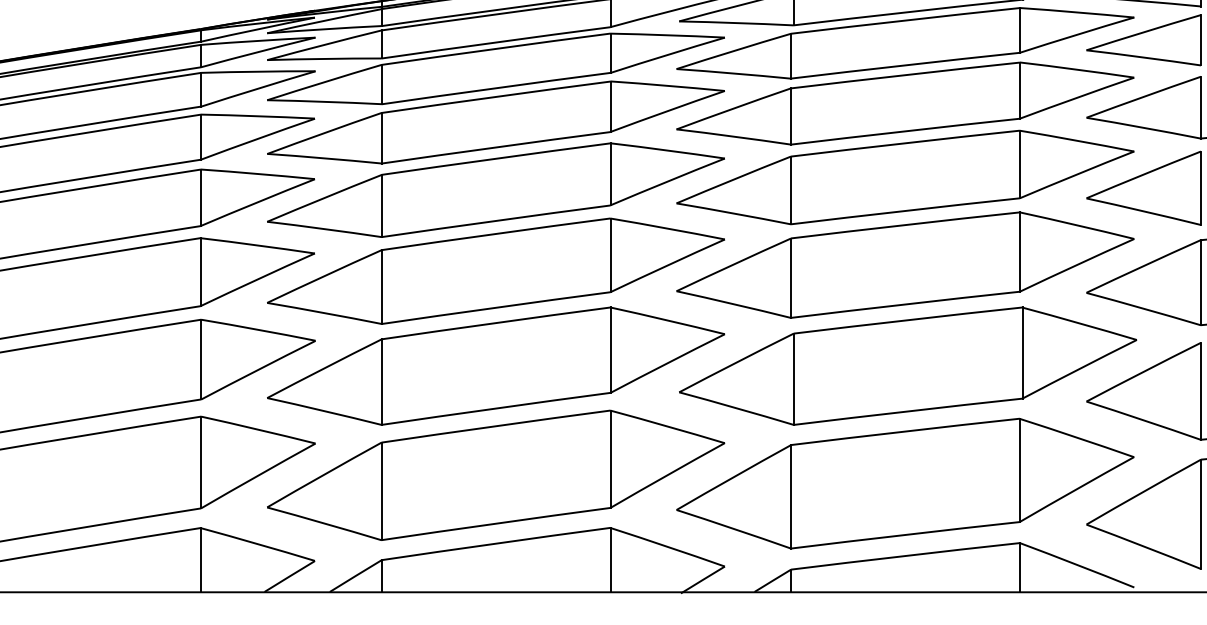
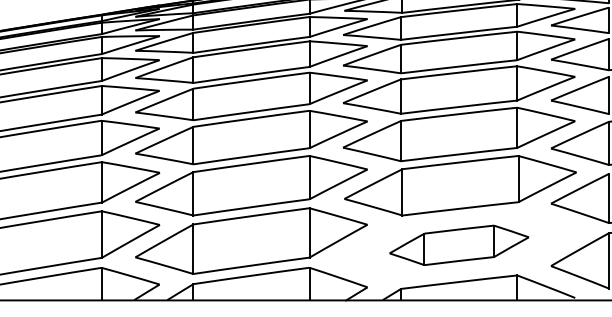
part: (906, 484) -> (459, 245), size x0.6

